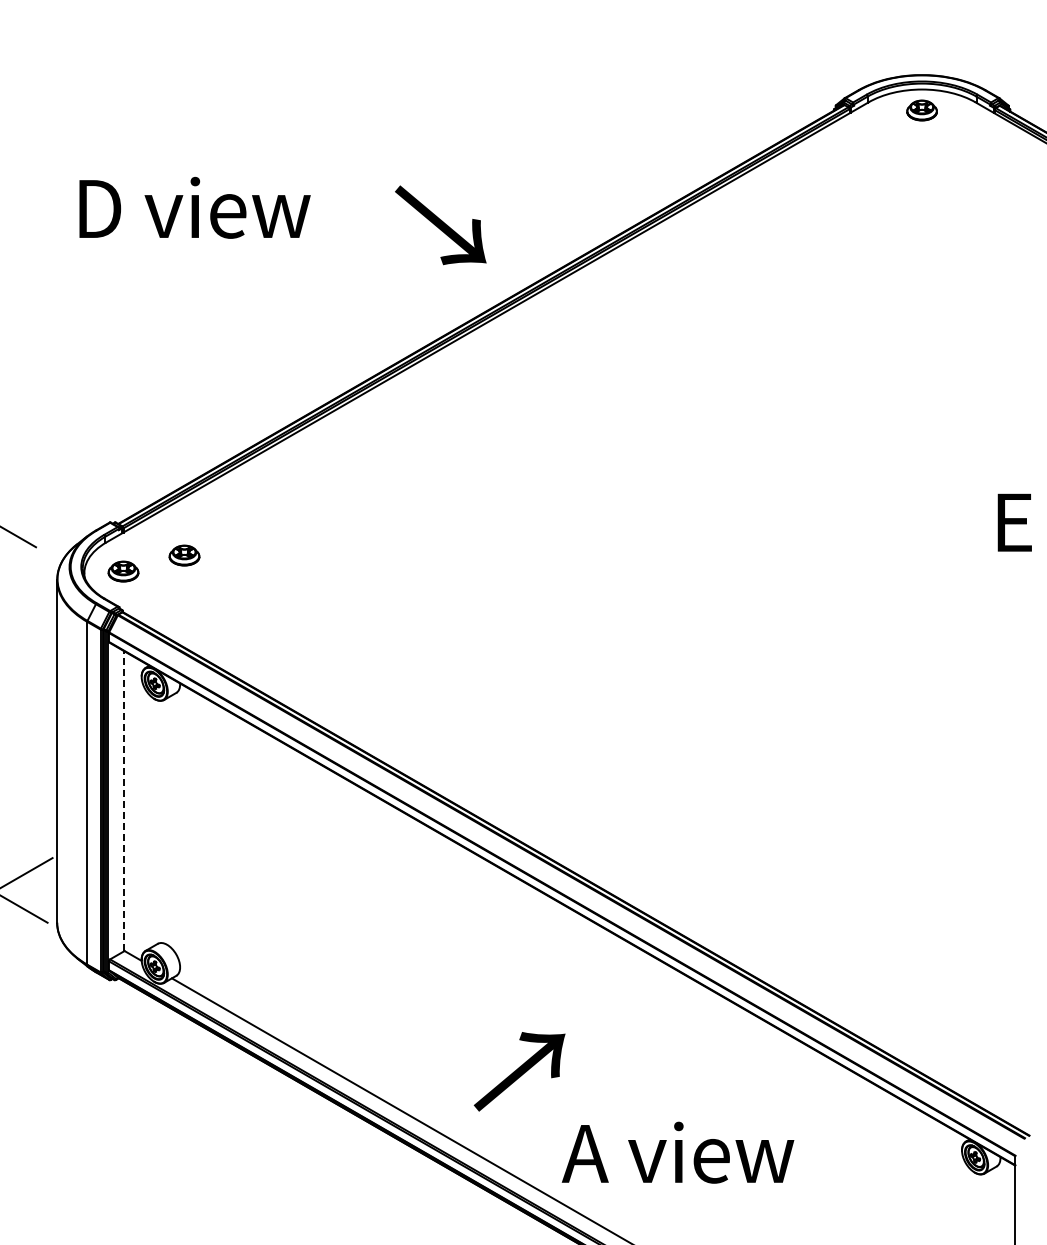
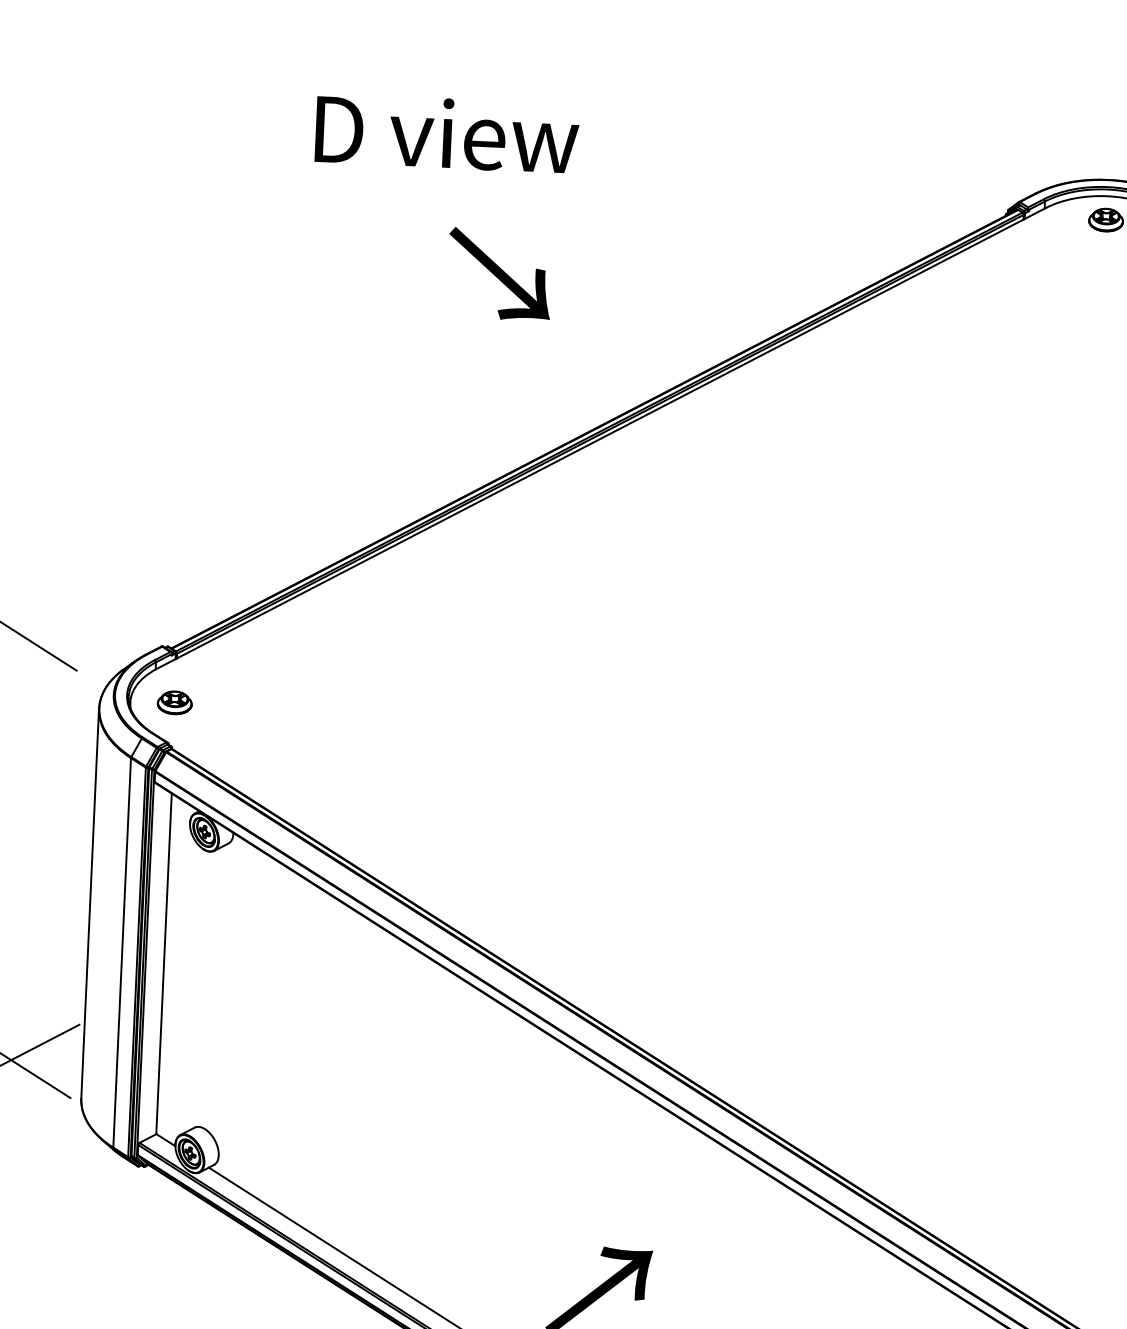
text: (194, 207) -> (446, 133), moved
text: (440, 225) -> (499, 274), moved
part: (184, 555) -> (244, 687), removed
line: (124, 801) -> (164, 964), dashed -> solid

